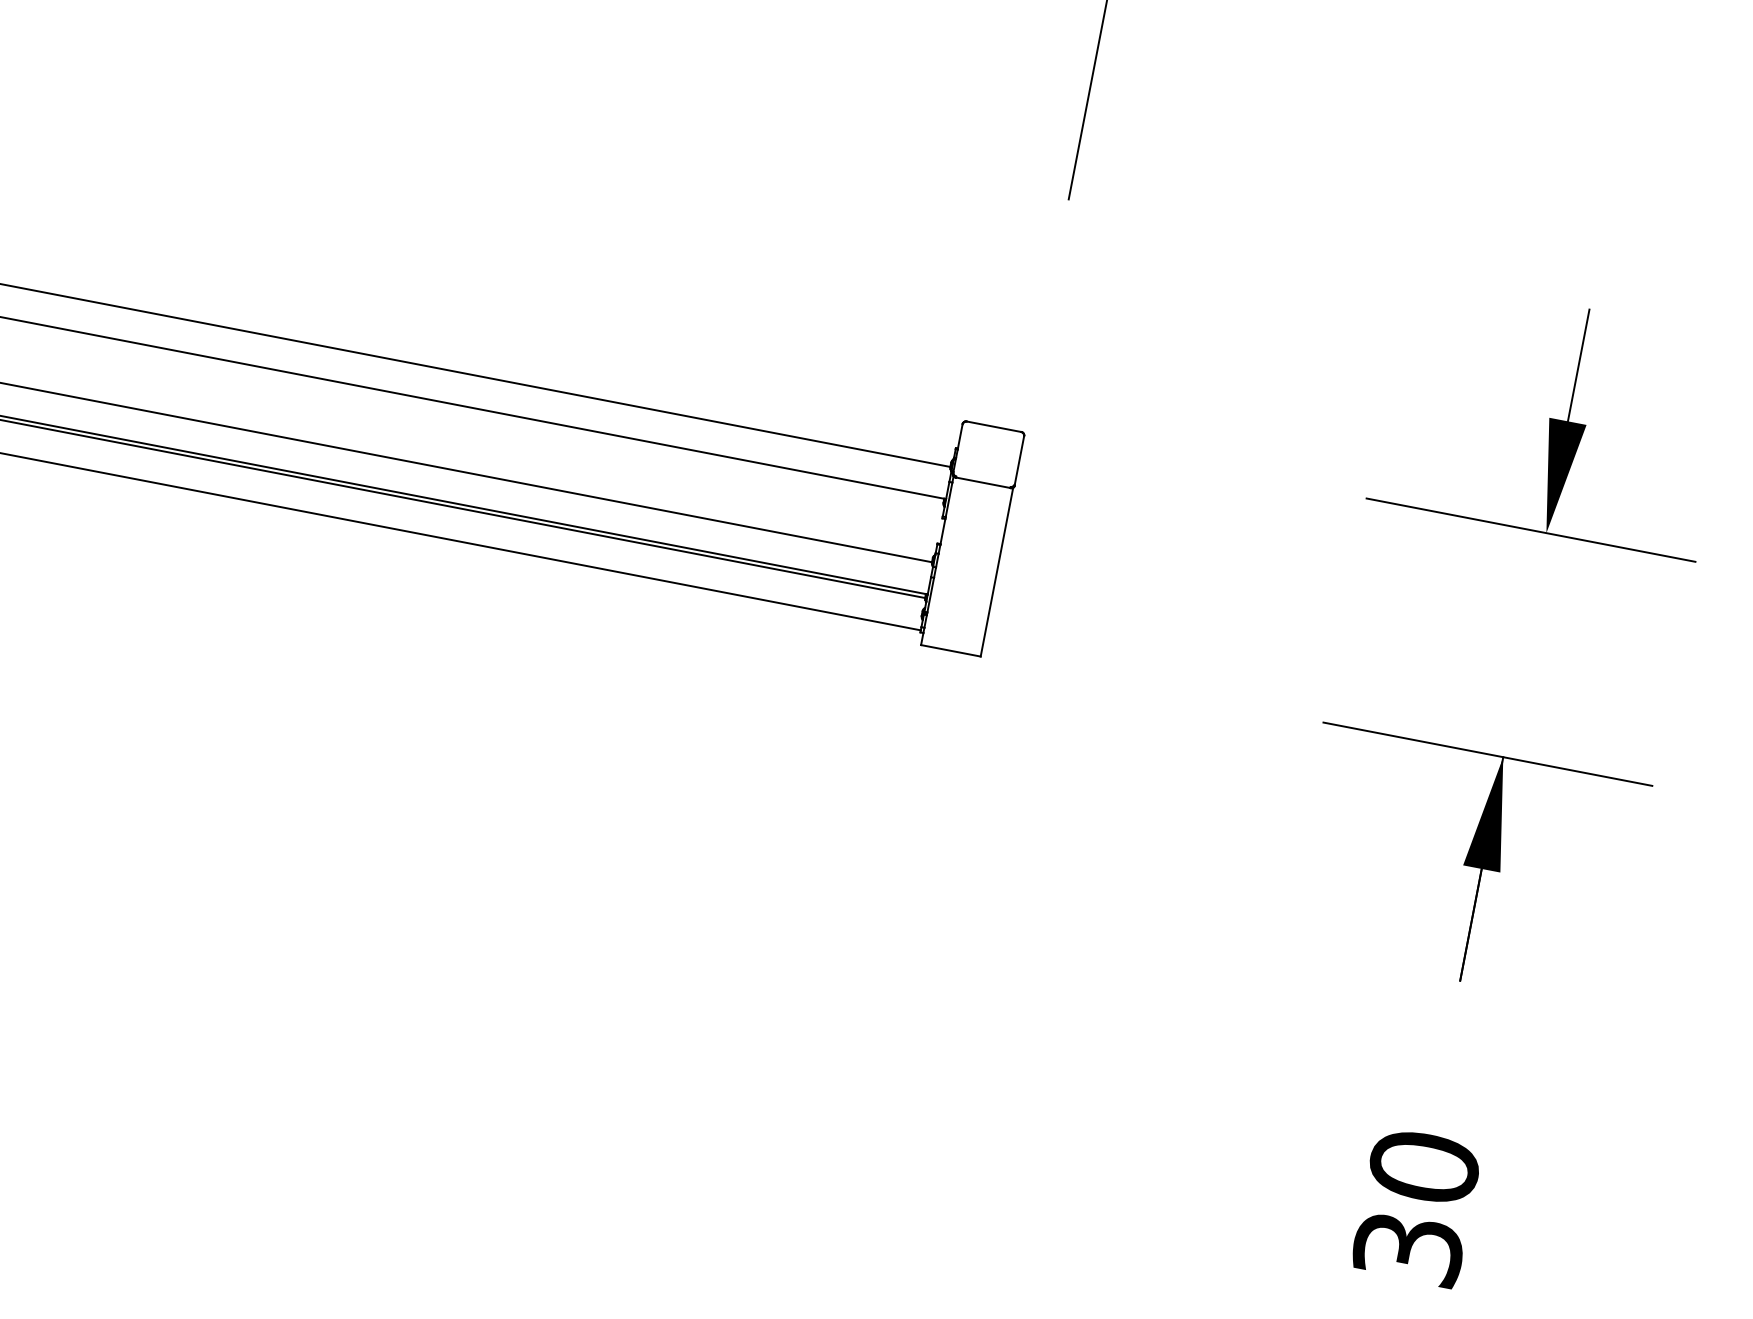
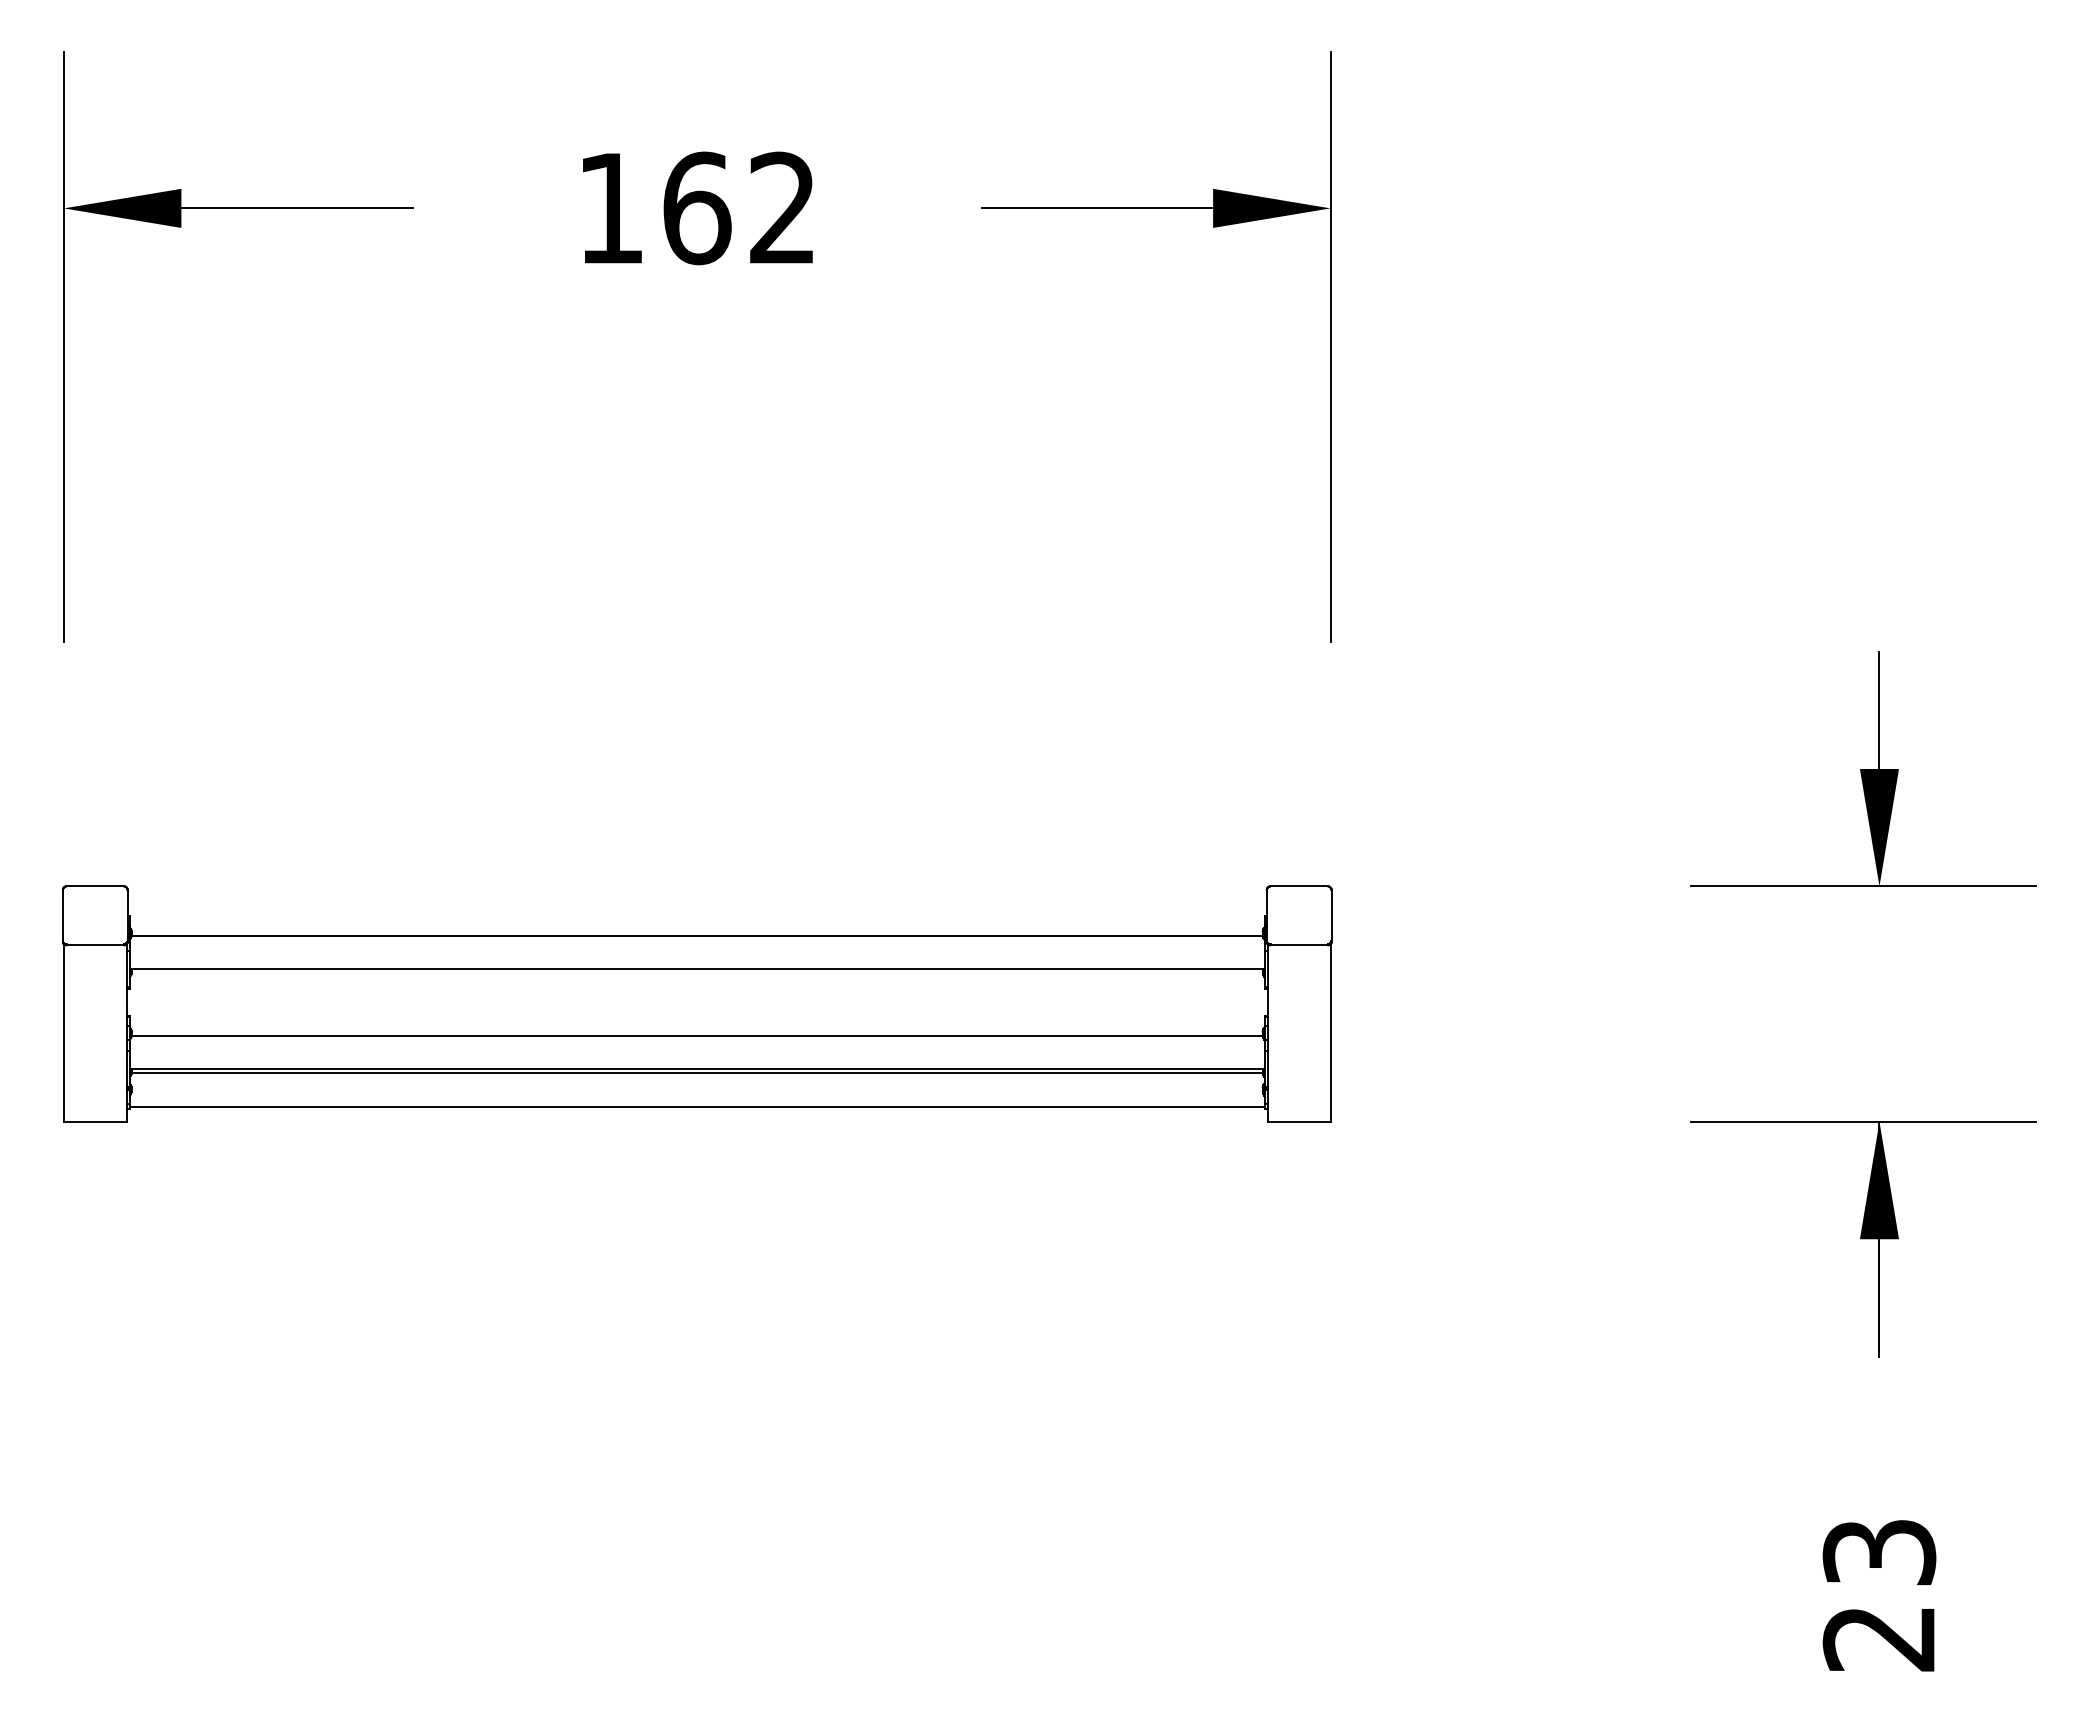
text: (1416, 1207) -> (1879, 1594), 30 -> 23

